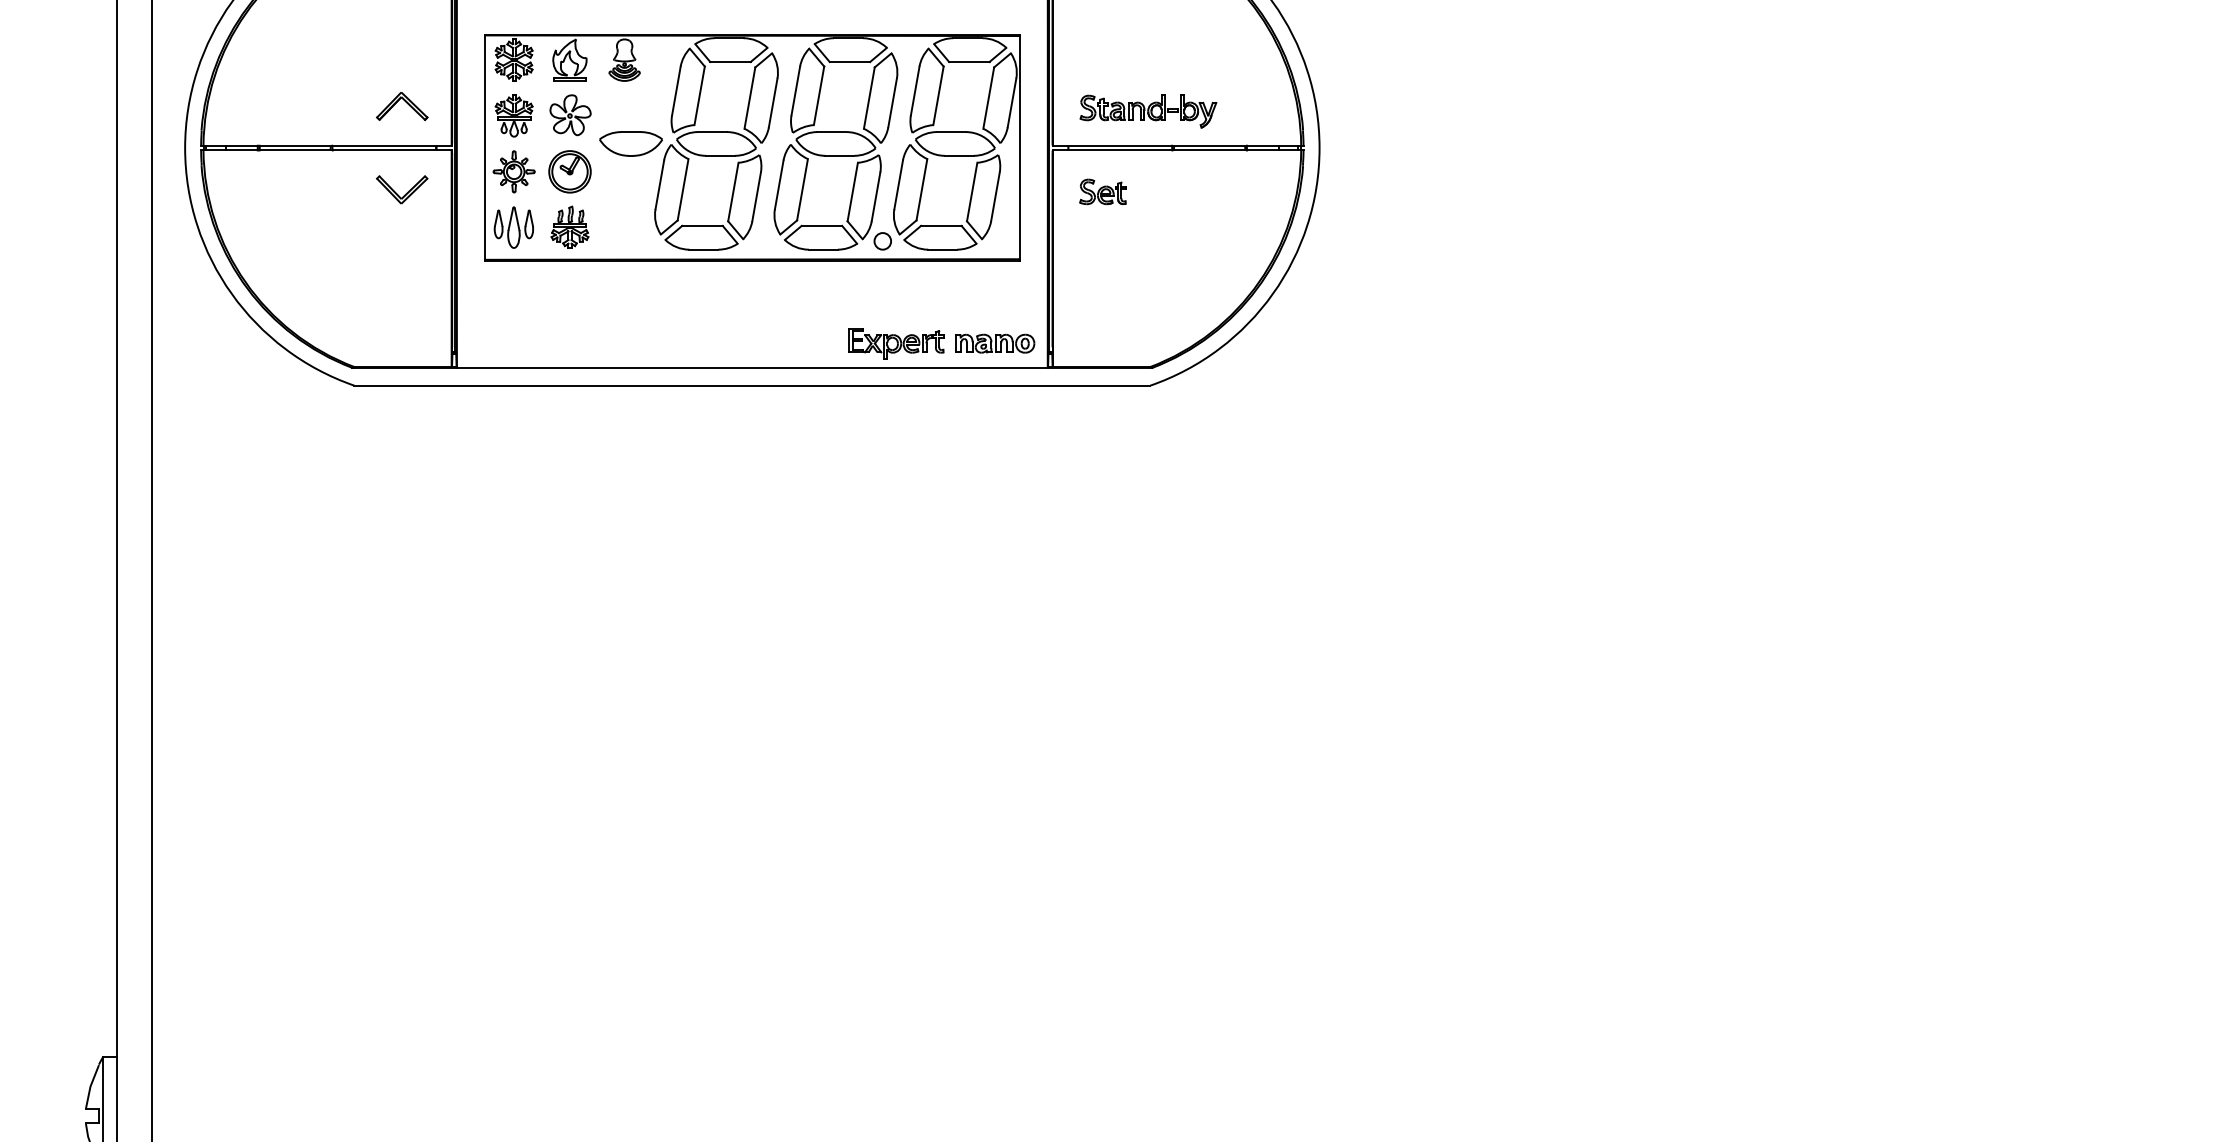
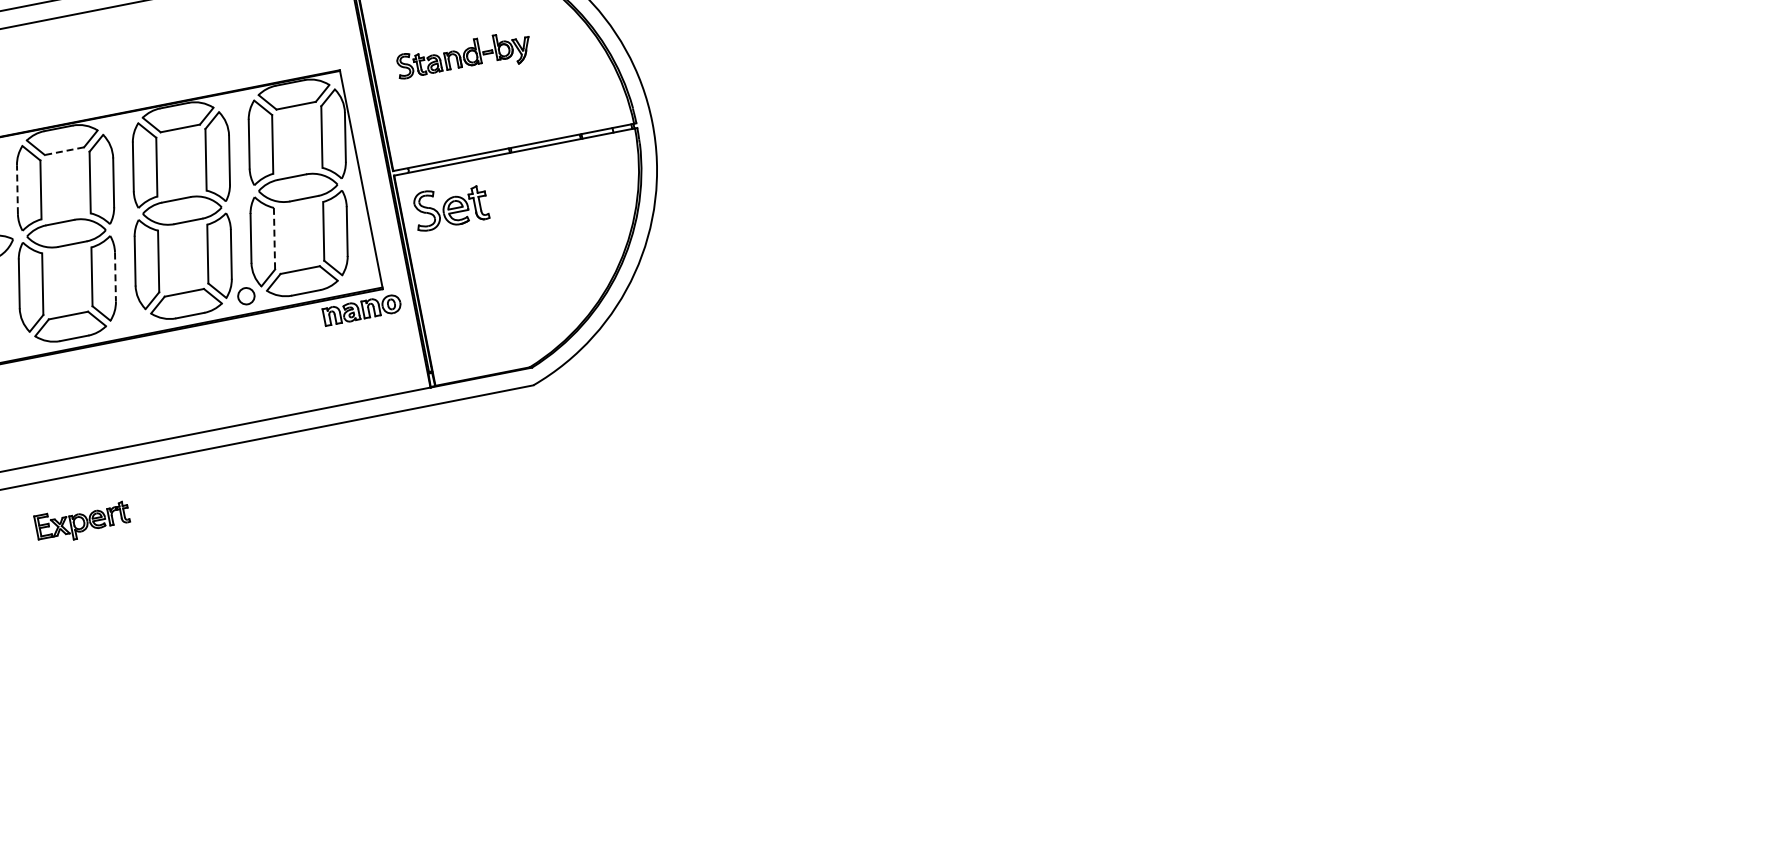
line: (730, 61) -> (64, 150), solid -> dashed
line: (676, 91) -> (17, 190), solid -> dashed
part: (1148, 111) -> (464, 58), moved
line: (921, 190) -> (274, 239), solid -> dashed
part: (1102, 191) -> (450, 206), size x1.6
line: (756, 196) -> (115, 276), solid -> dashed
part: (896, 343) -> (82, 521), moved
part: (995, 343) -> (362, 309), moved

